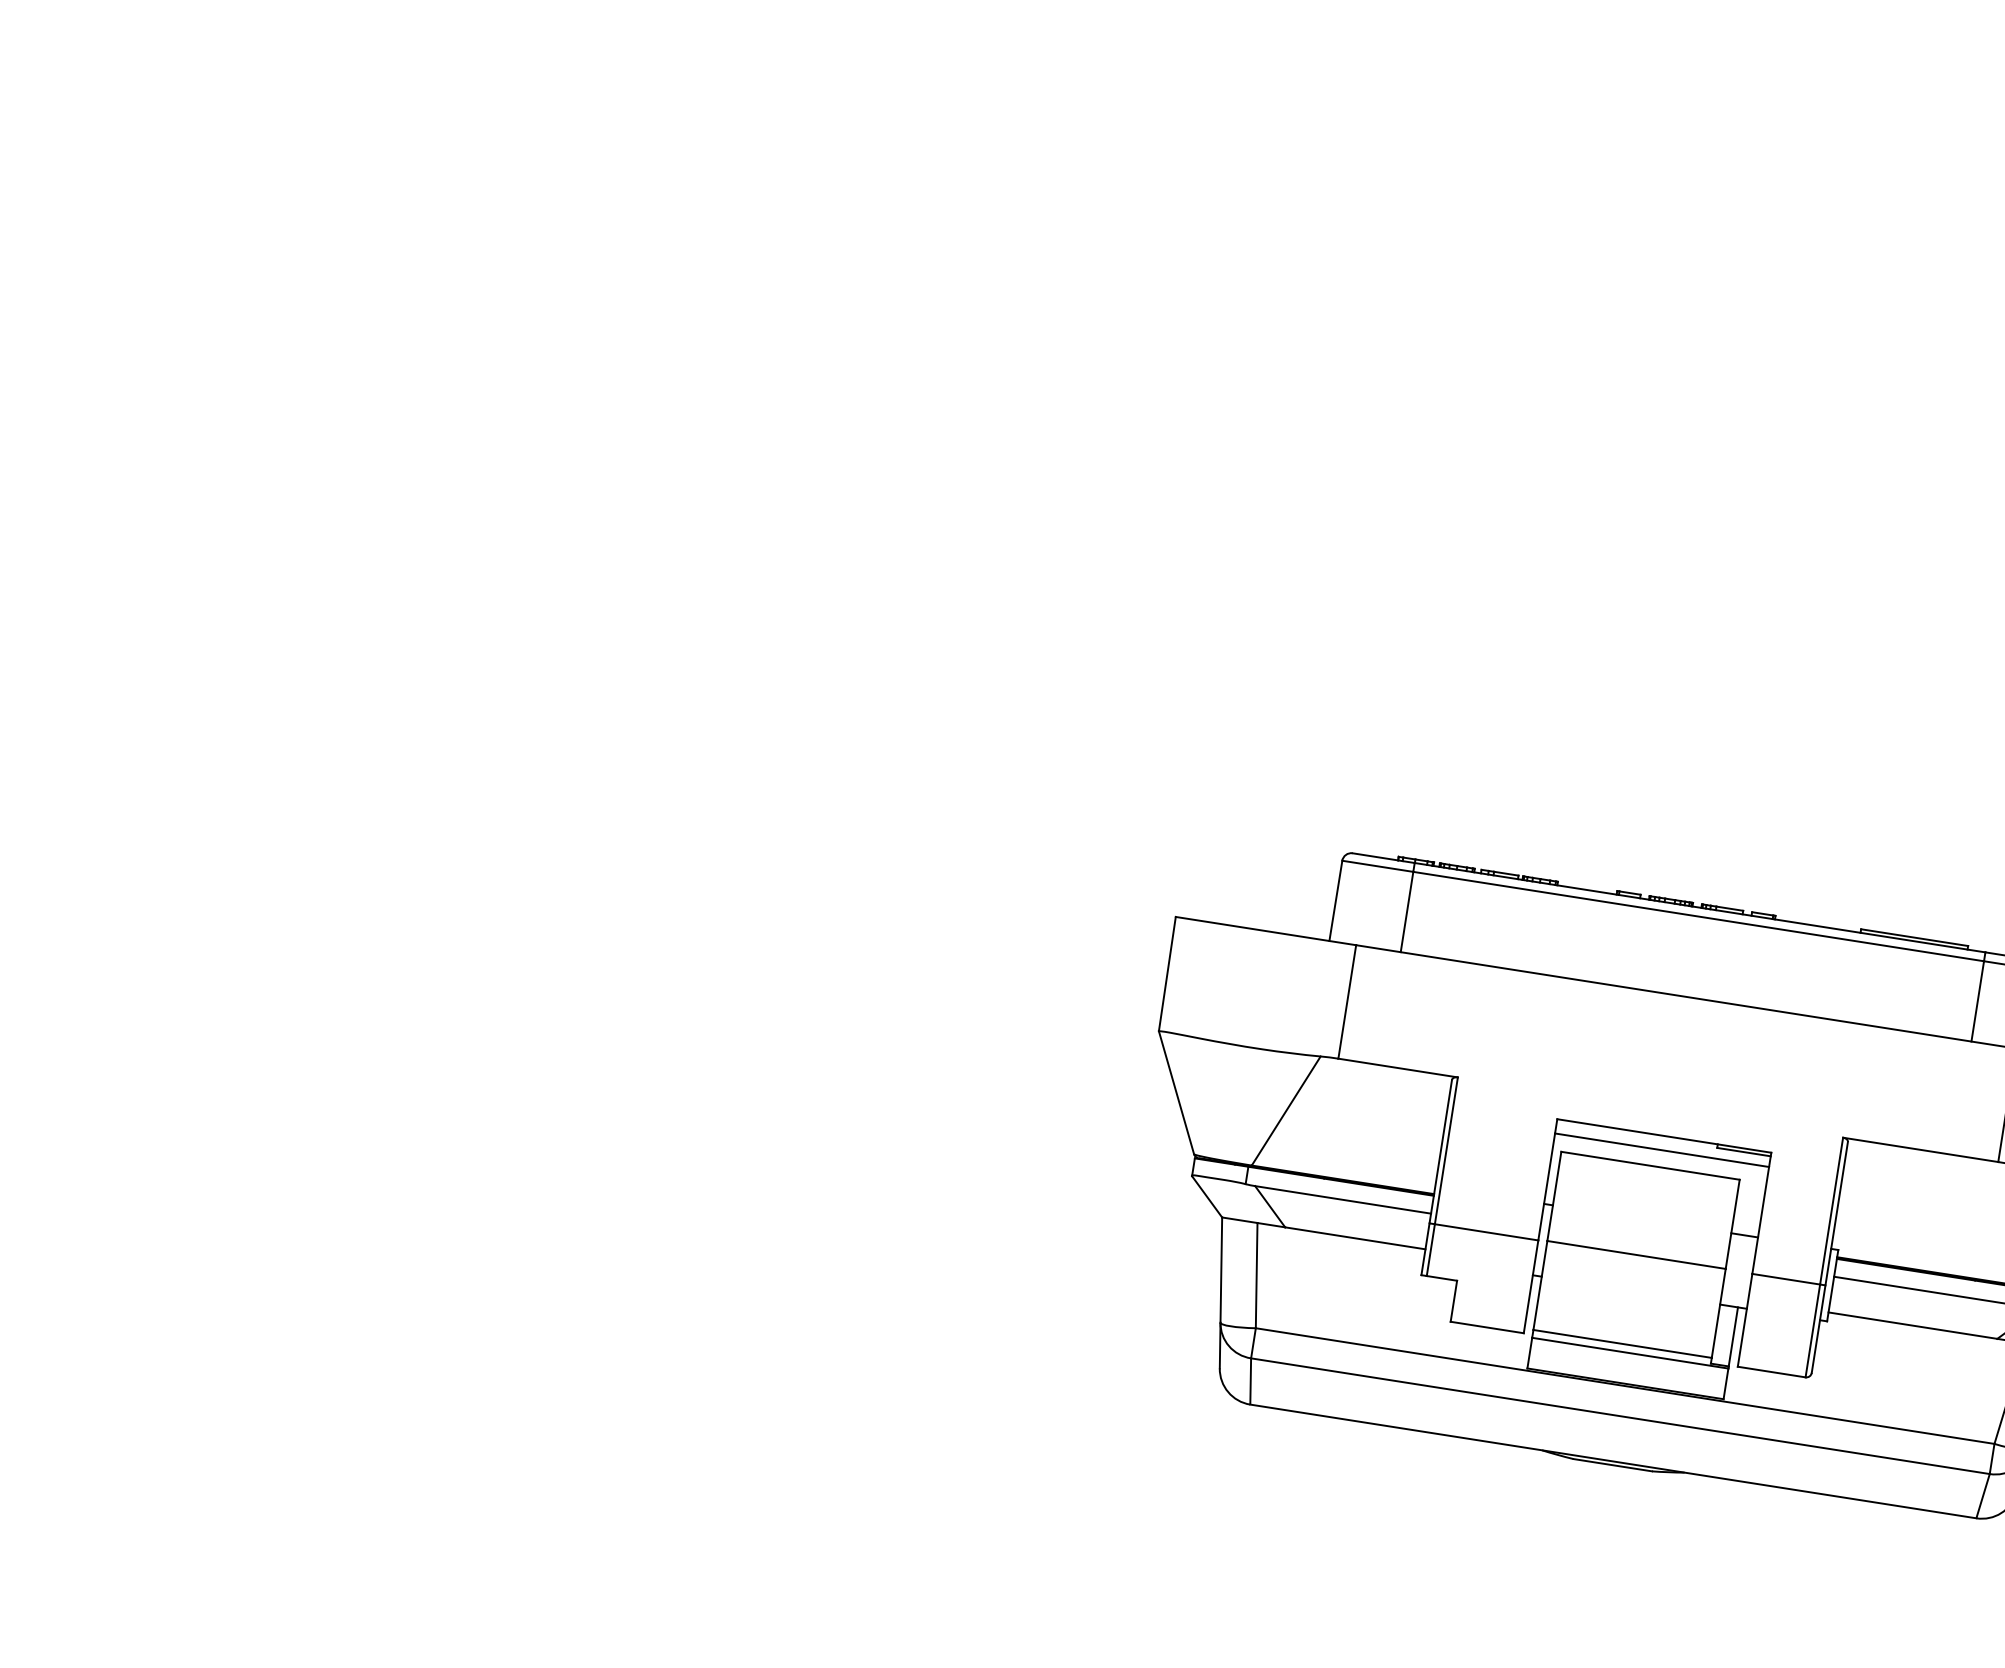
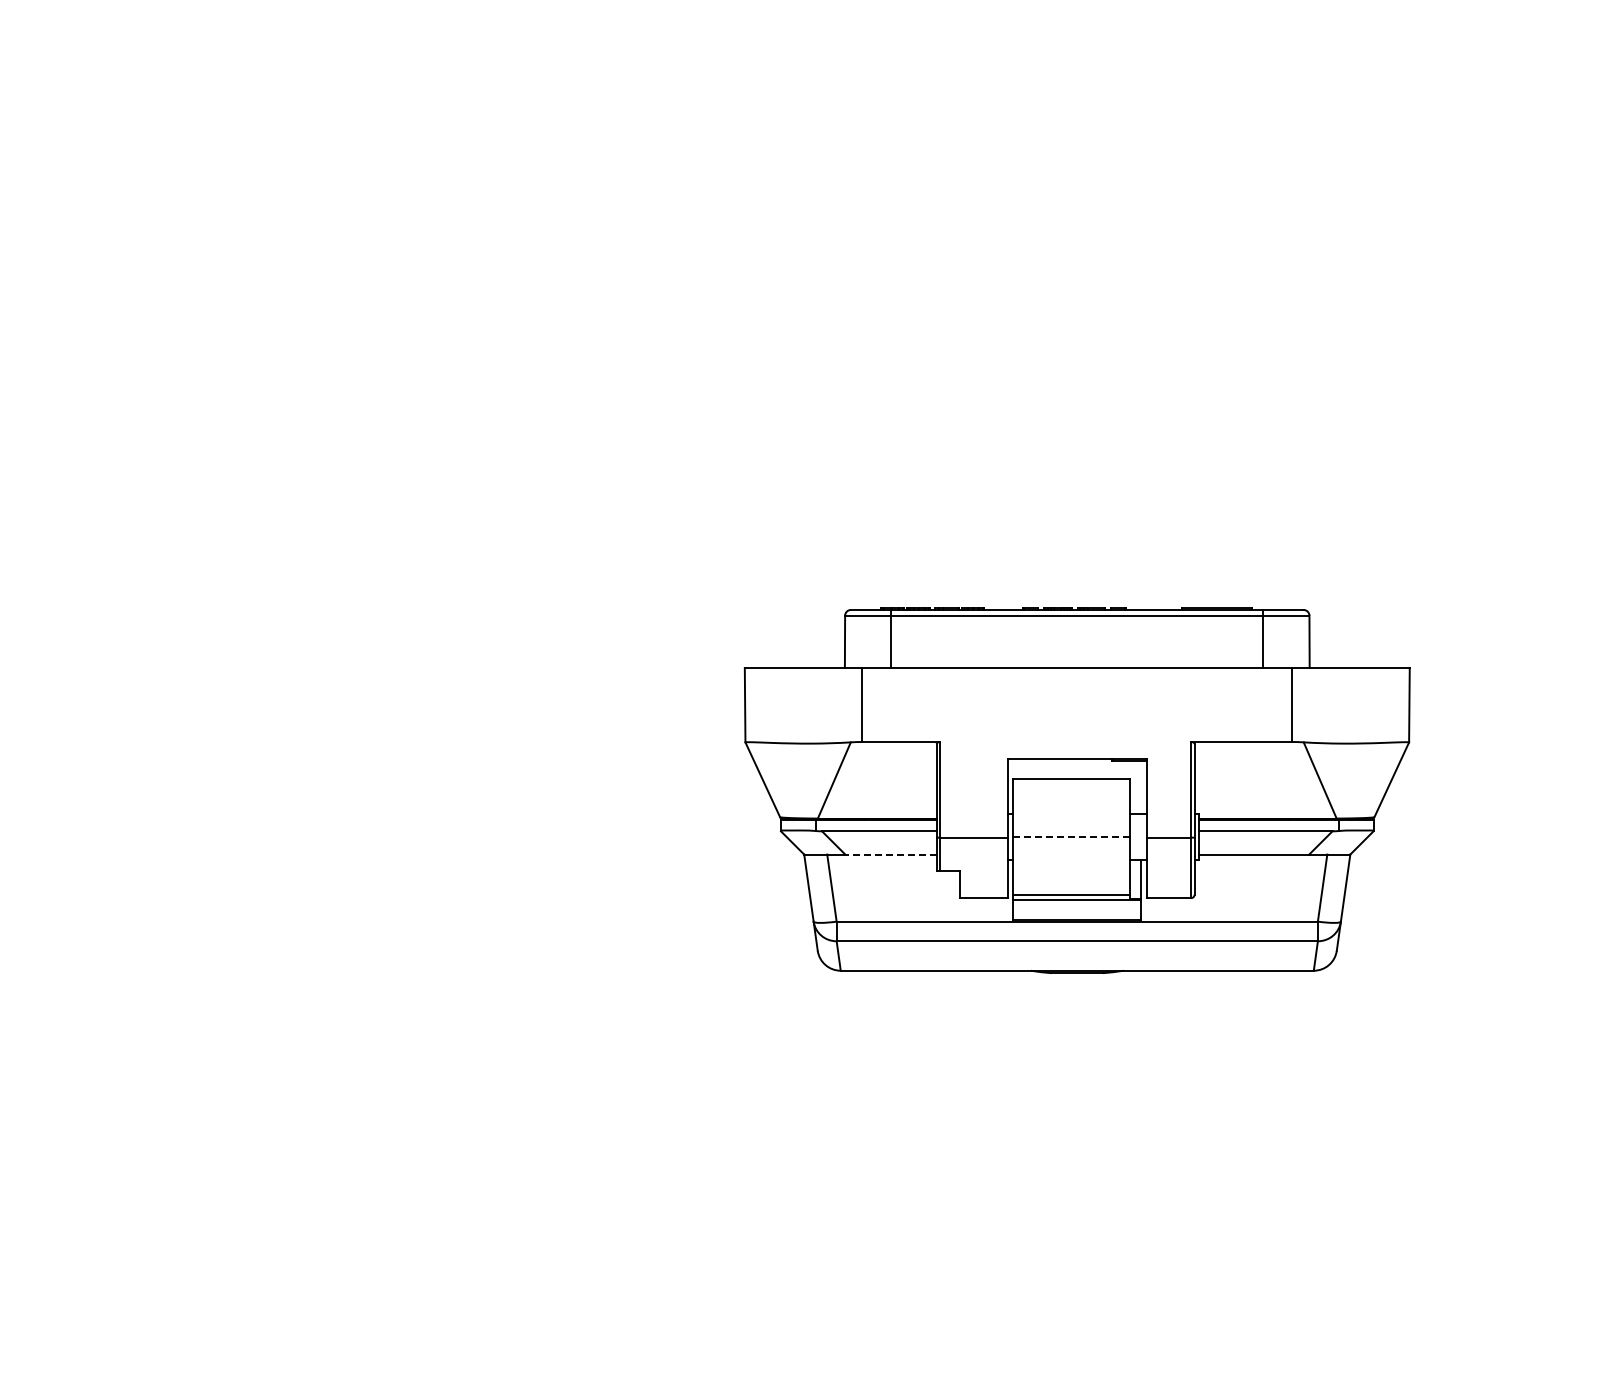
line: (1662, 1149) -> (1077, 767), removed
line: (1356, 1238) -> (891, 854), solid -> dashed
line: (1636, 1255) -> (1071, 837), solid -> dashed

